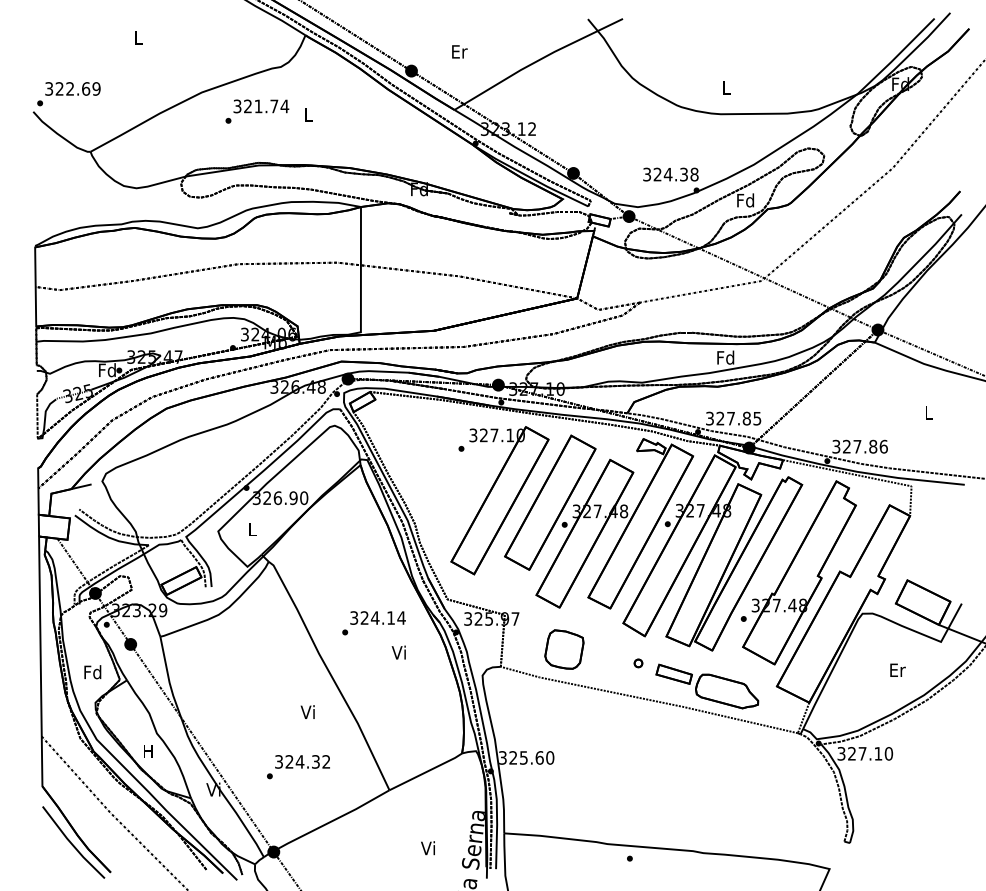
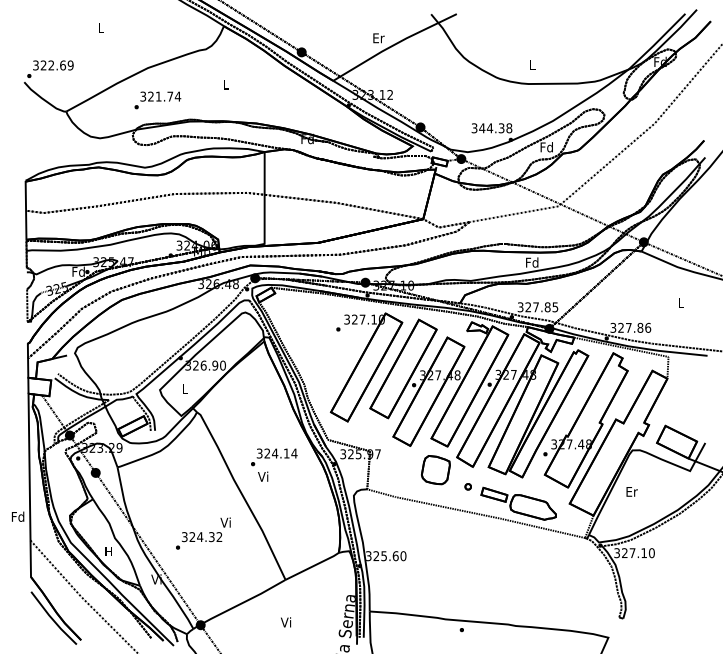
text: (459, 51) -> (378, 38), moved
text: (257, 111) -> (157, 100), moved
text: (657, 174) -> (482, 128), 324.38 -> 344.38
part: (564, 649) -> (435, 470), moved
text: (398, 652) -> (262, 476), moved
text: (897, 669) -> (631, 491), moved
text: (92, 672) -> (17, 516), moved
text: (298, 767) -> (199, 541), moved
text: (427, 848) -> (285, 622), moved

